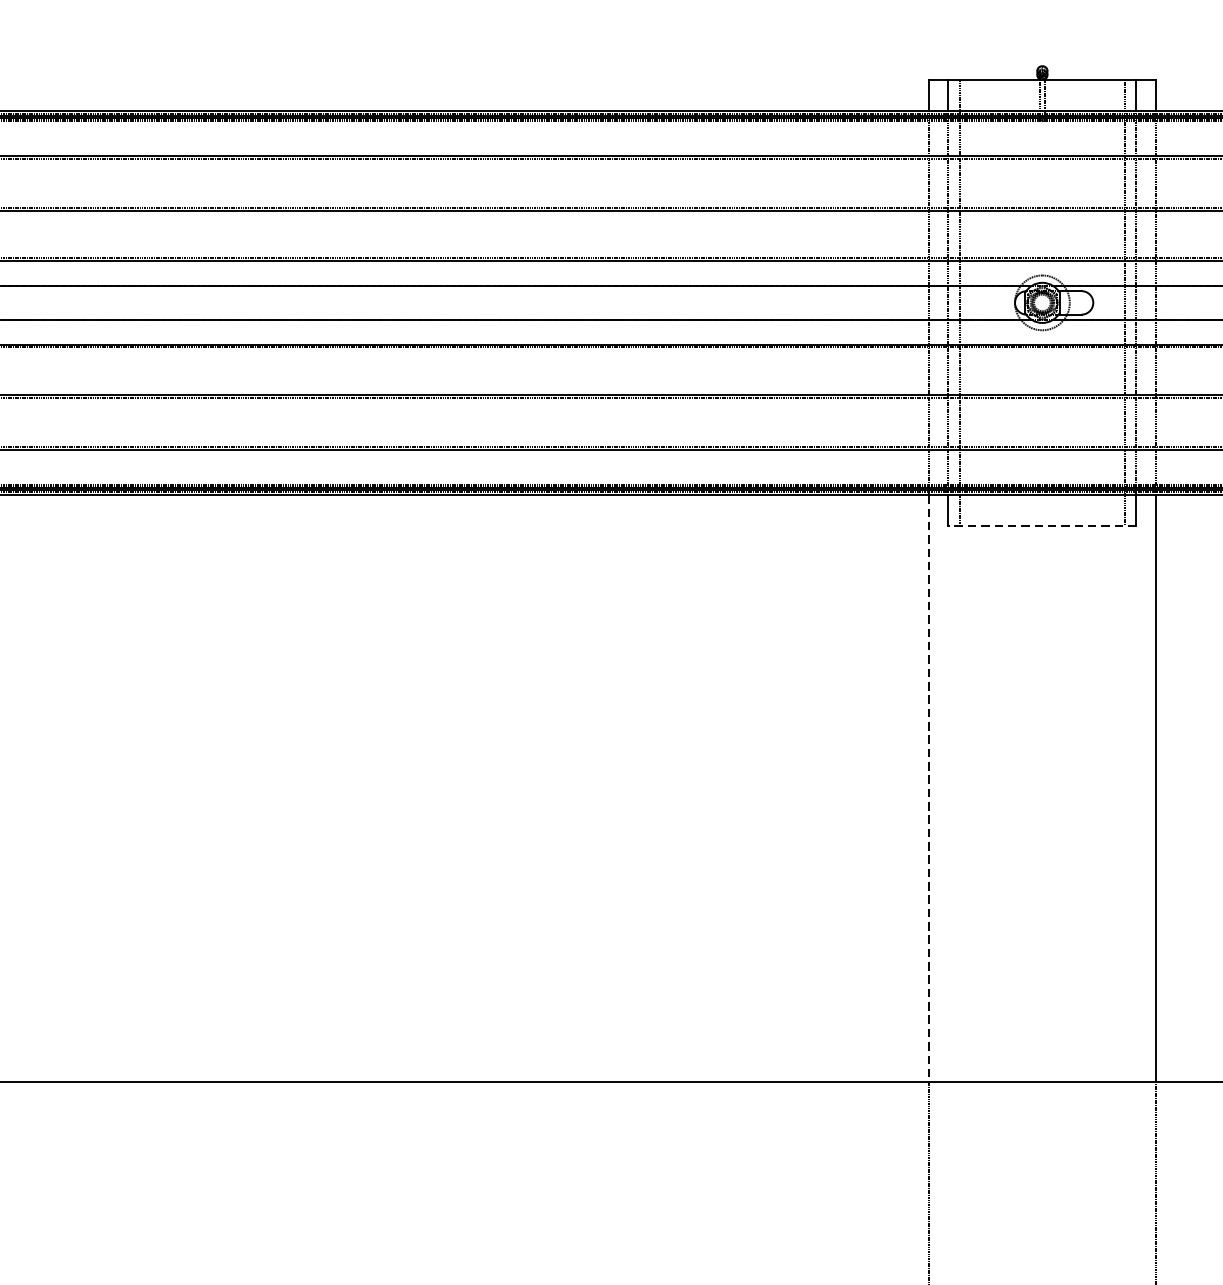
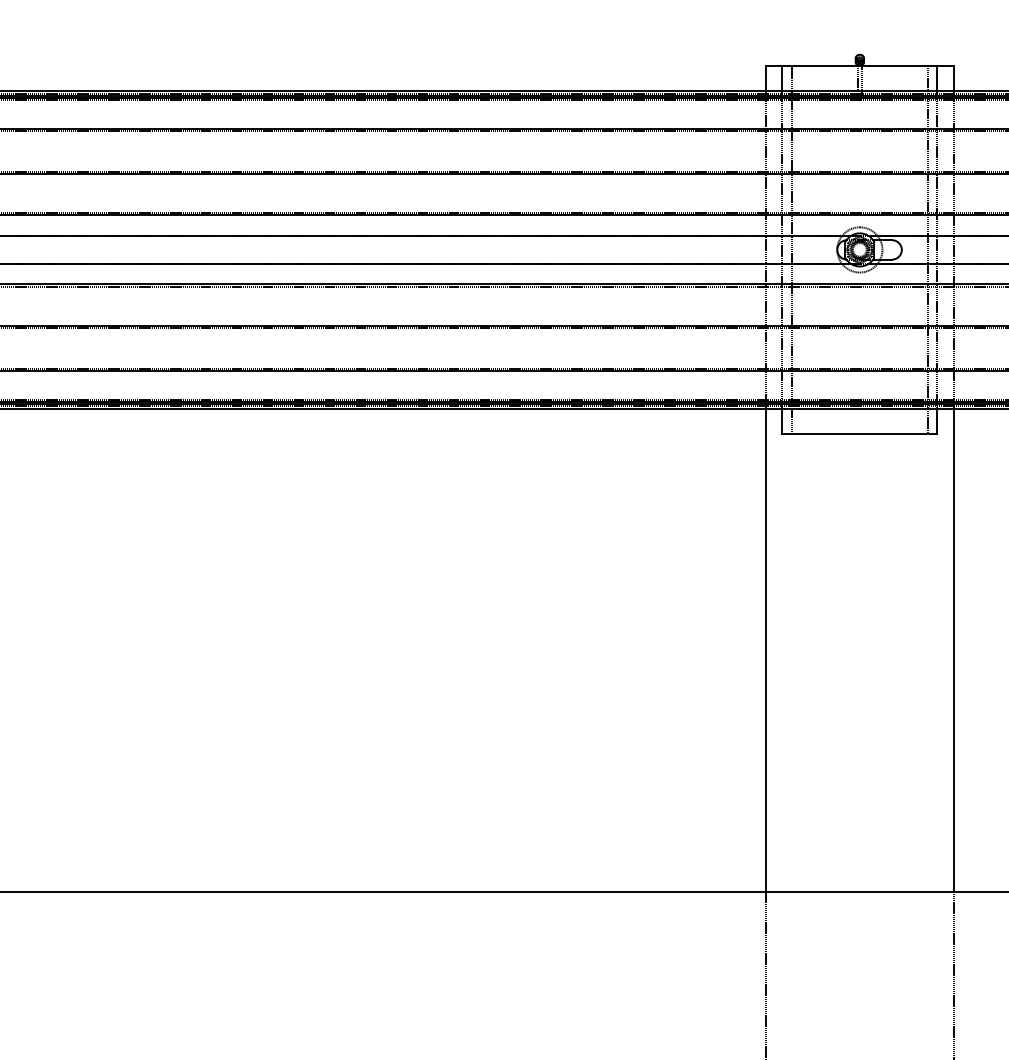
line: (1041, 525) -> (859, 433), dashed -> solid
line: (929, 788) -> (766, 650), dashed -> solid

